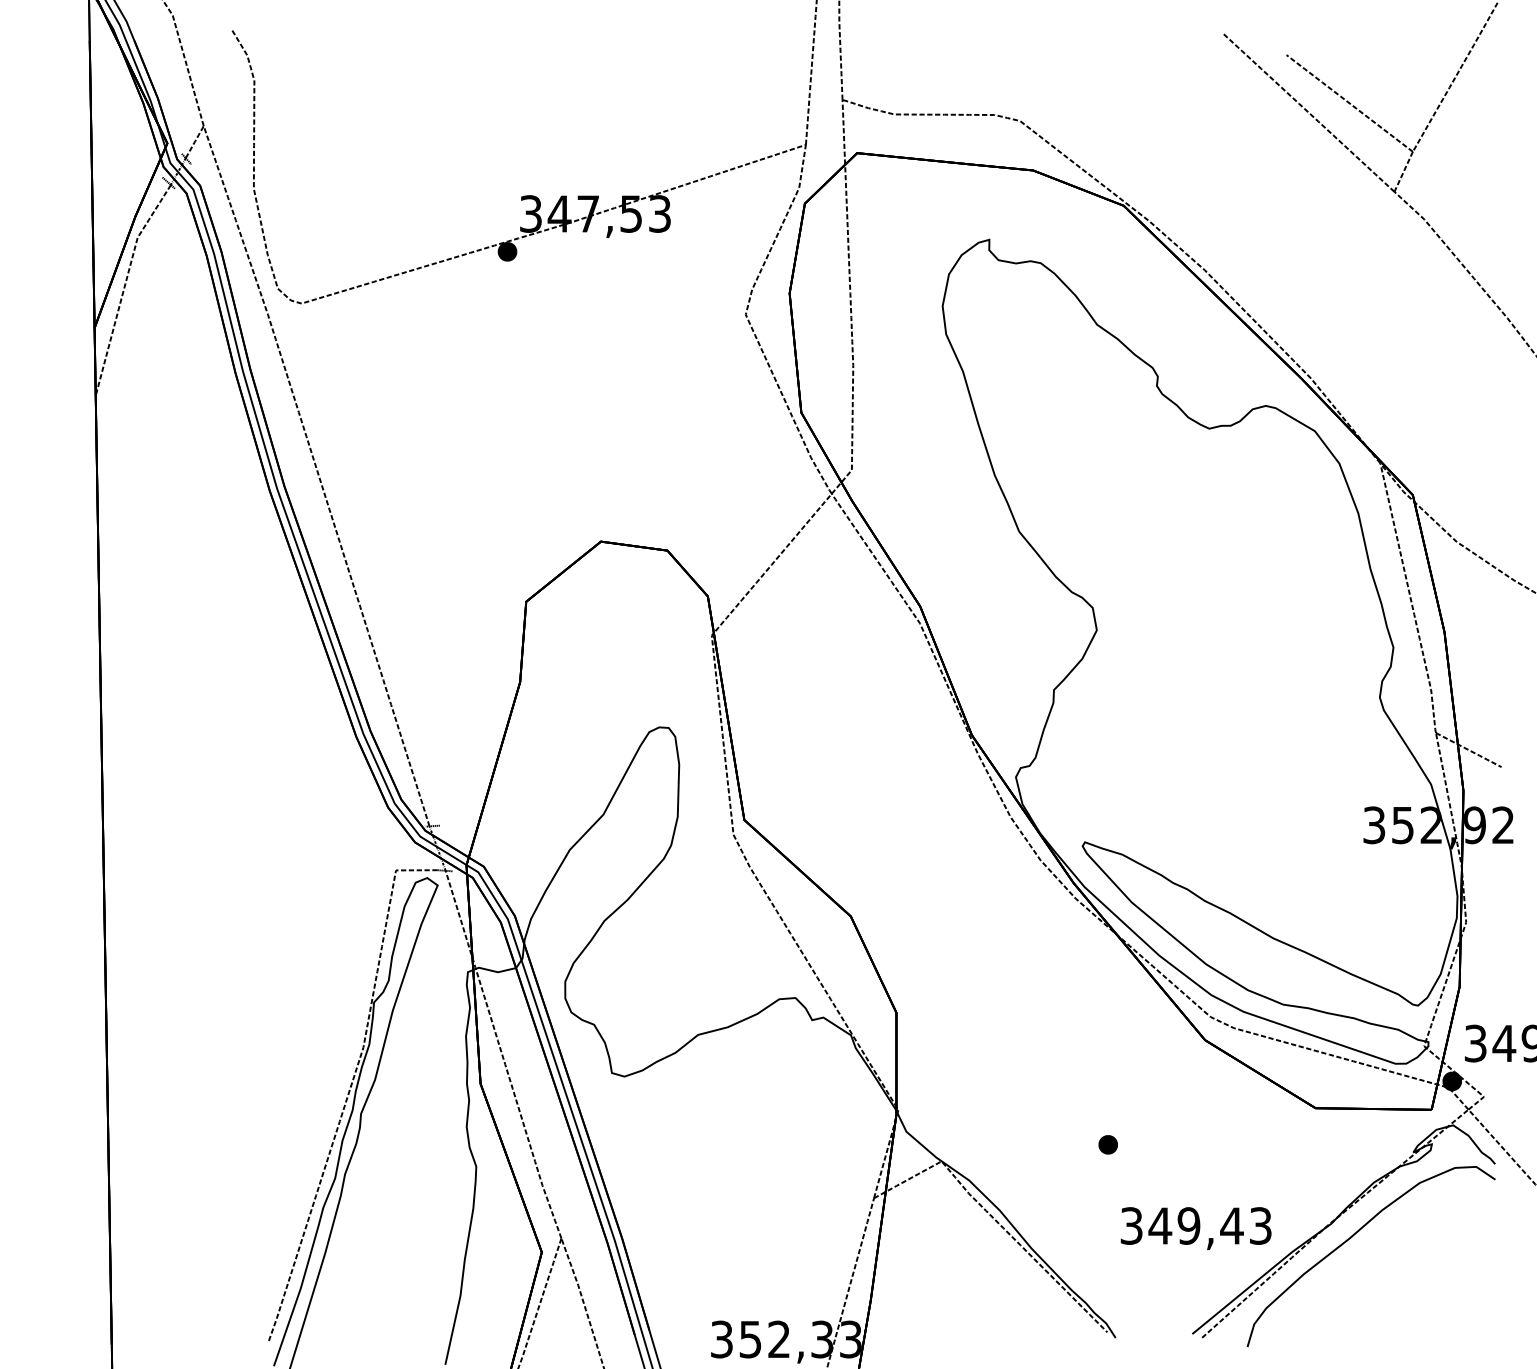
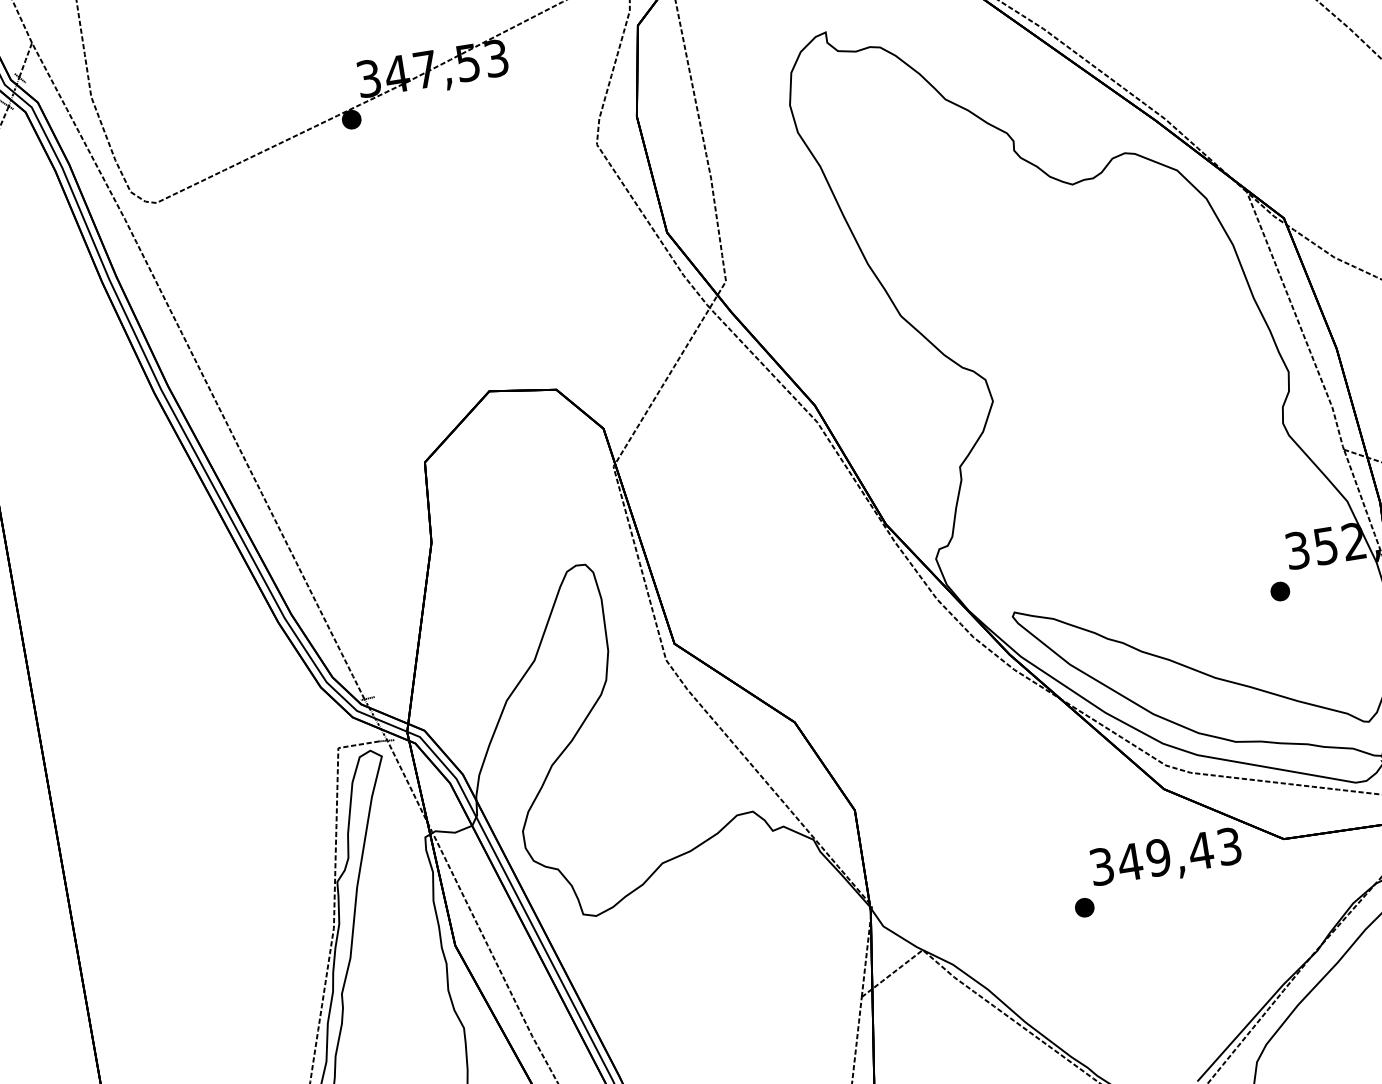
part: (1350, 862) -> (1279, 590), added
text: (1195, 1228) -> (1165, 859), moved

